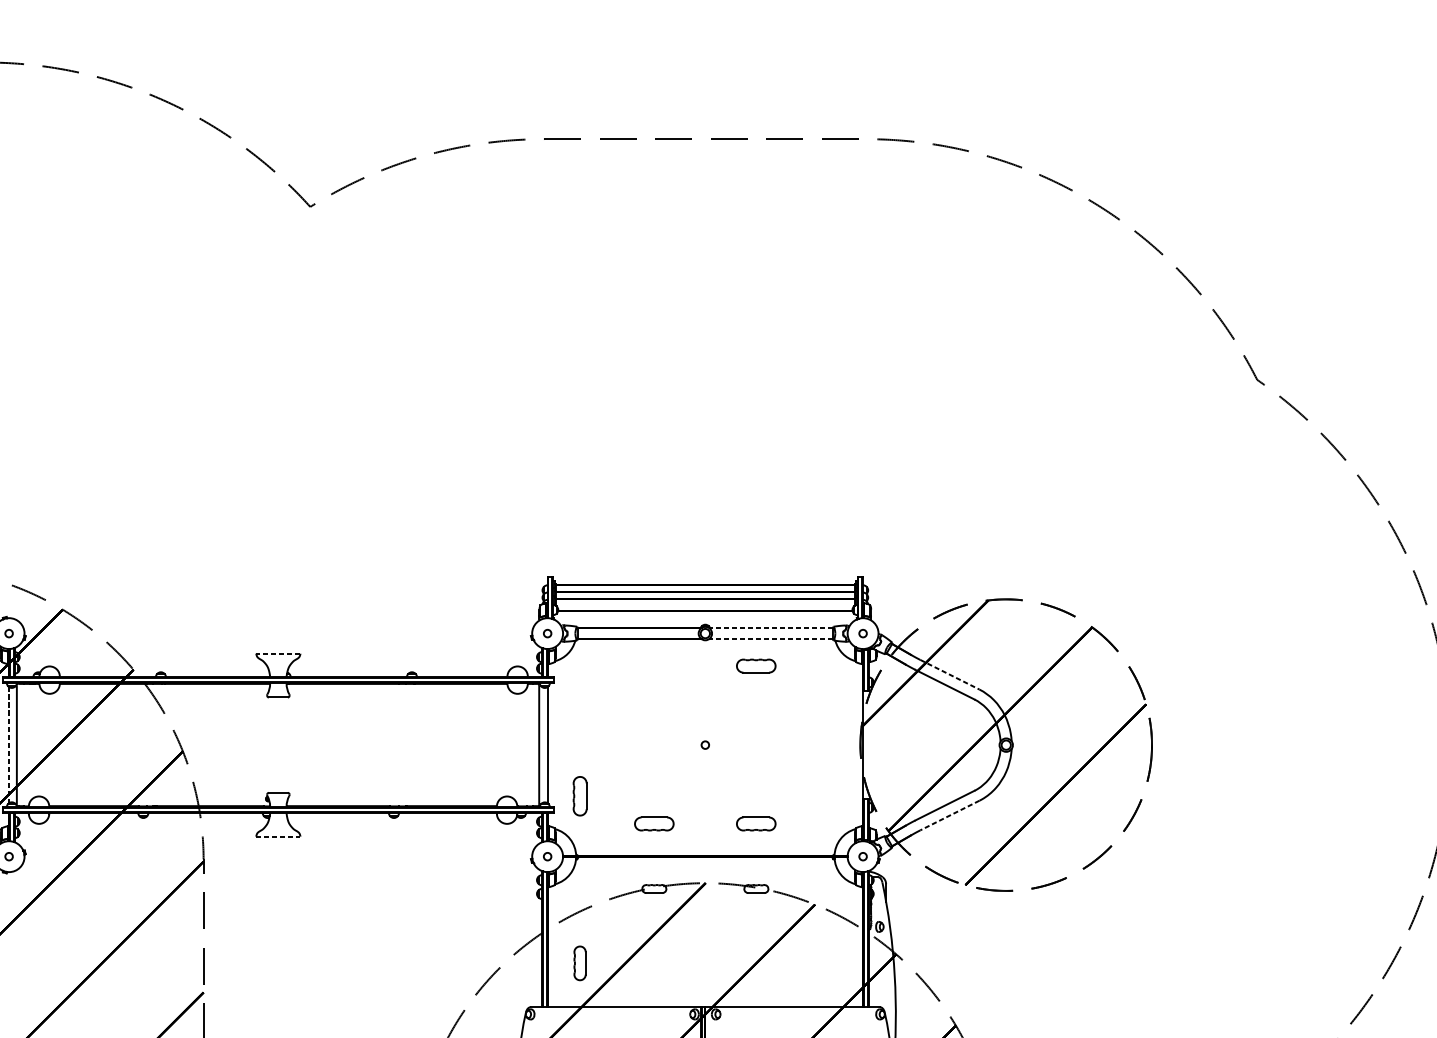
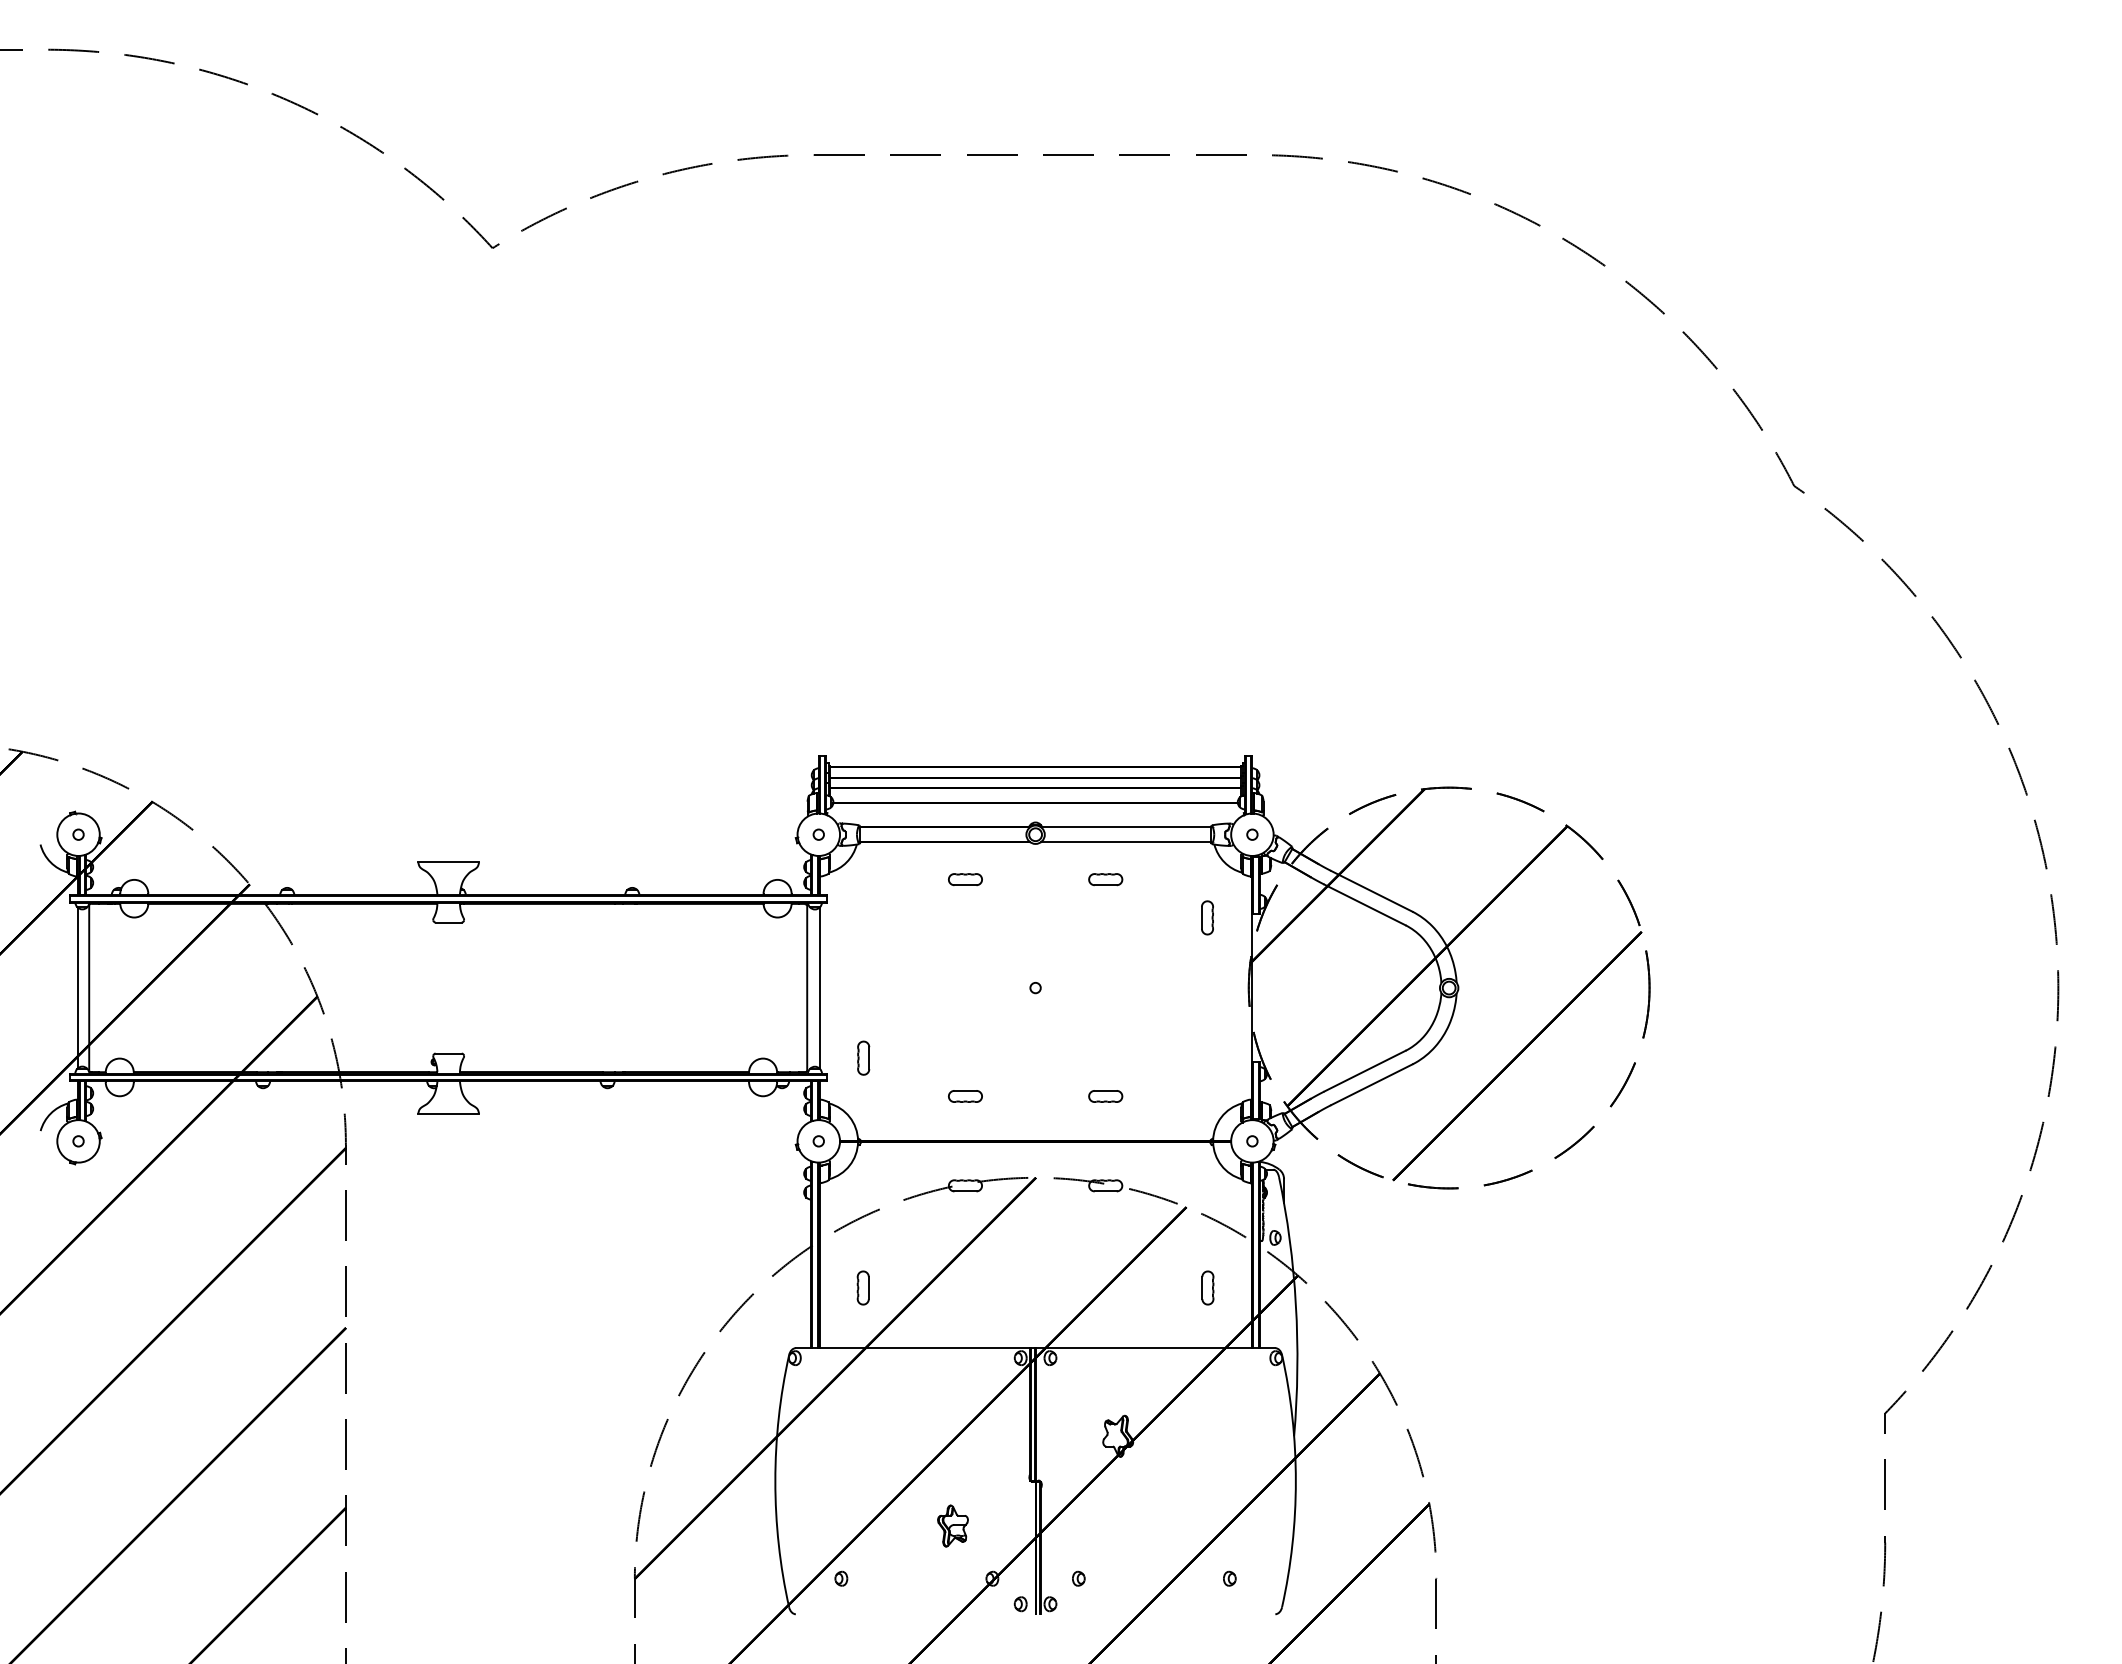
line: (770, 628) -> (1125, 827), dashed -> solid
line: (770, 639) -> (1125, 842), dashed -> solid
line: (278, 653) -> (448, 862), dashed -> solid
part: (654, 666) -> (965, 879), added
part: (756, 666) -> (1105, 879), size x0.62
line: (950, 674) -> (1372, 891), dashed -> solid
part: (830, 693) -> (1207, 917), added
line: (8, 744) -> (77, 987), dashed -> solid
part: (580, 795) -> (863, 1057), size x0.62
line: (949, 816) -> (1371, 1085), dashed -> solid
part: (654, 824) -> (965, 1096), size x0.62
part: (756, 824) -> (1105, 1096), size x0.62
line: (278, 836) -> (449, 1113), dashed -> solid
part: (579, 963) -> (862, 1287), size x0.71
part: (830, 963) -> (1207, 1287), added

